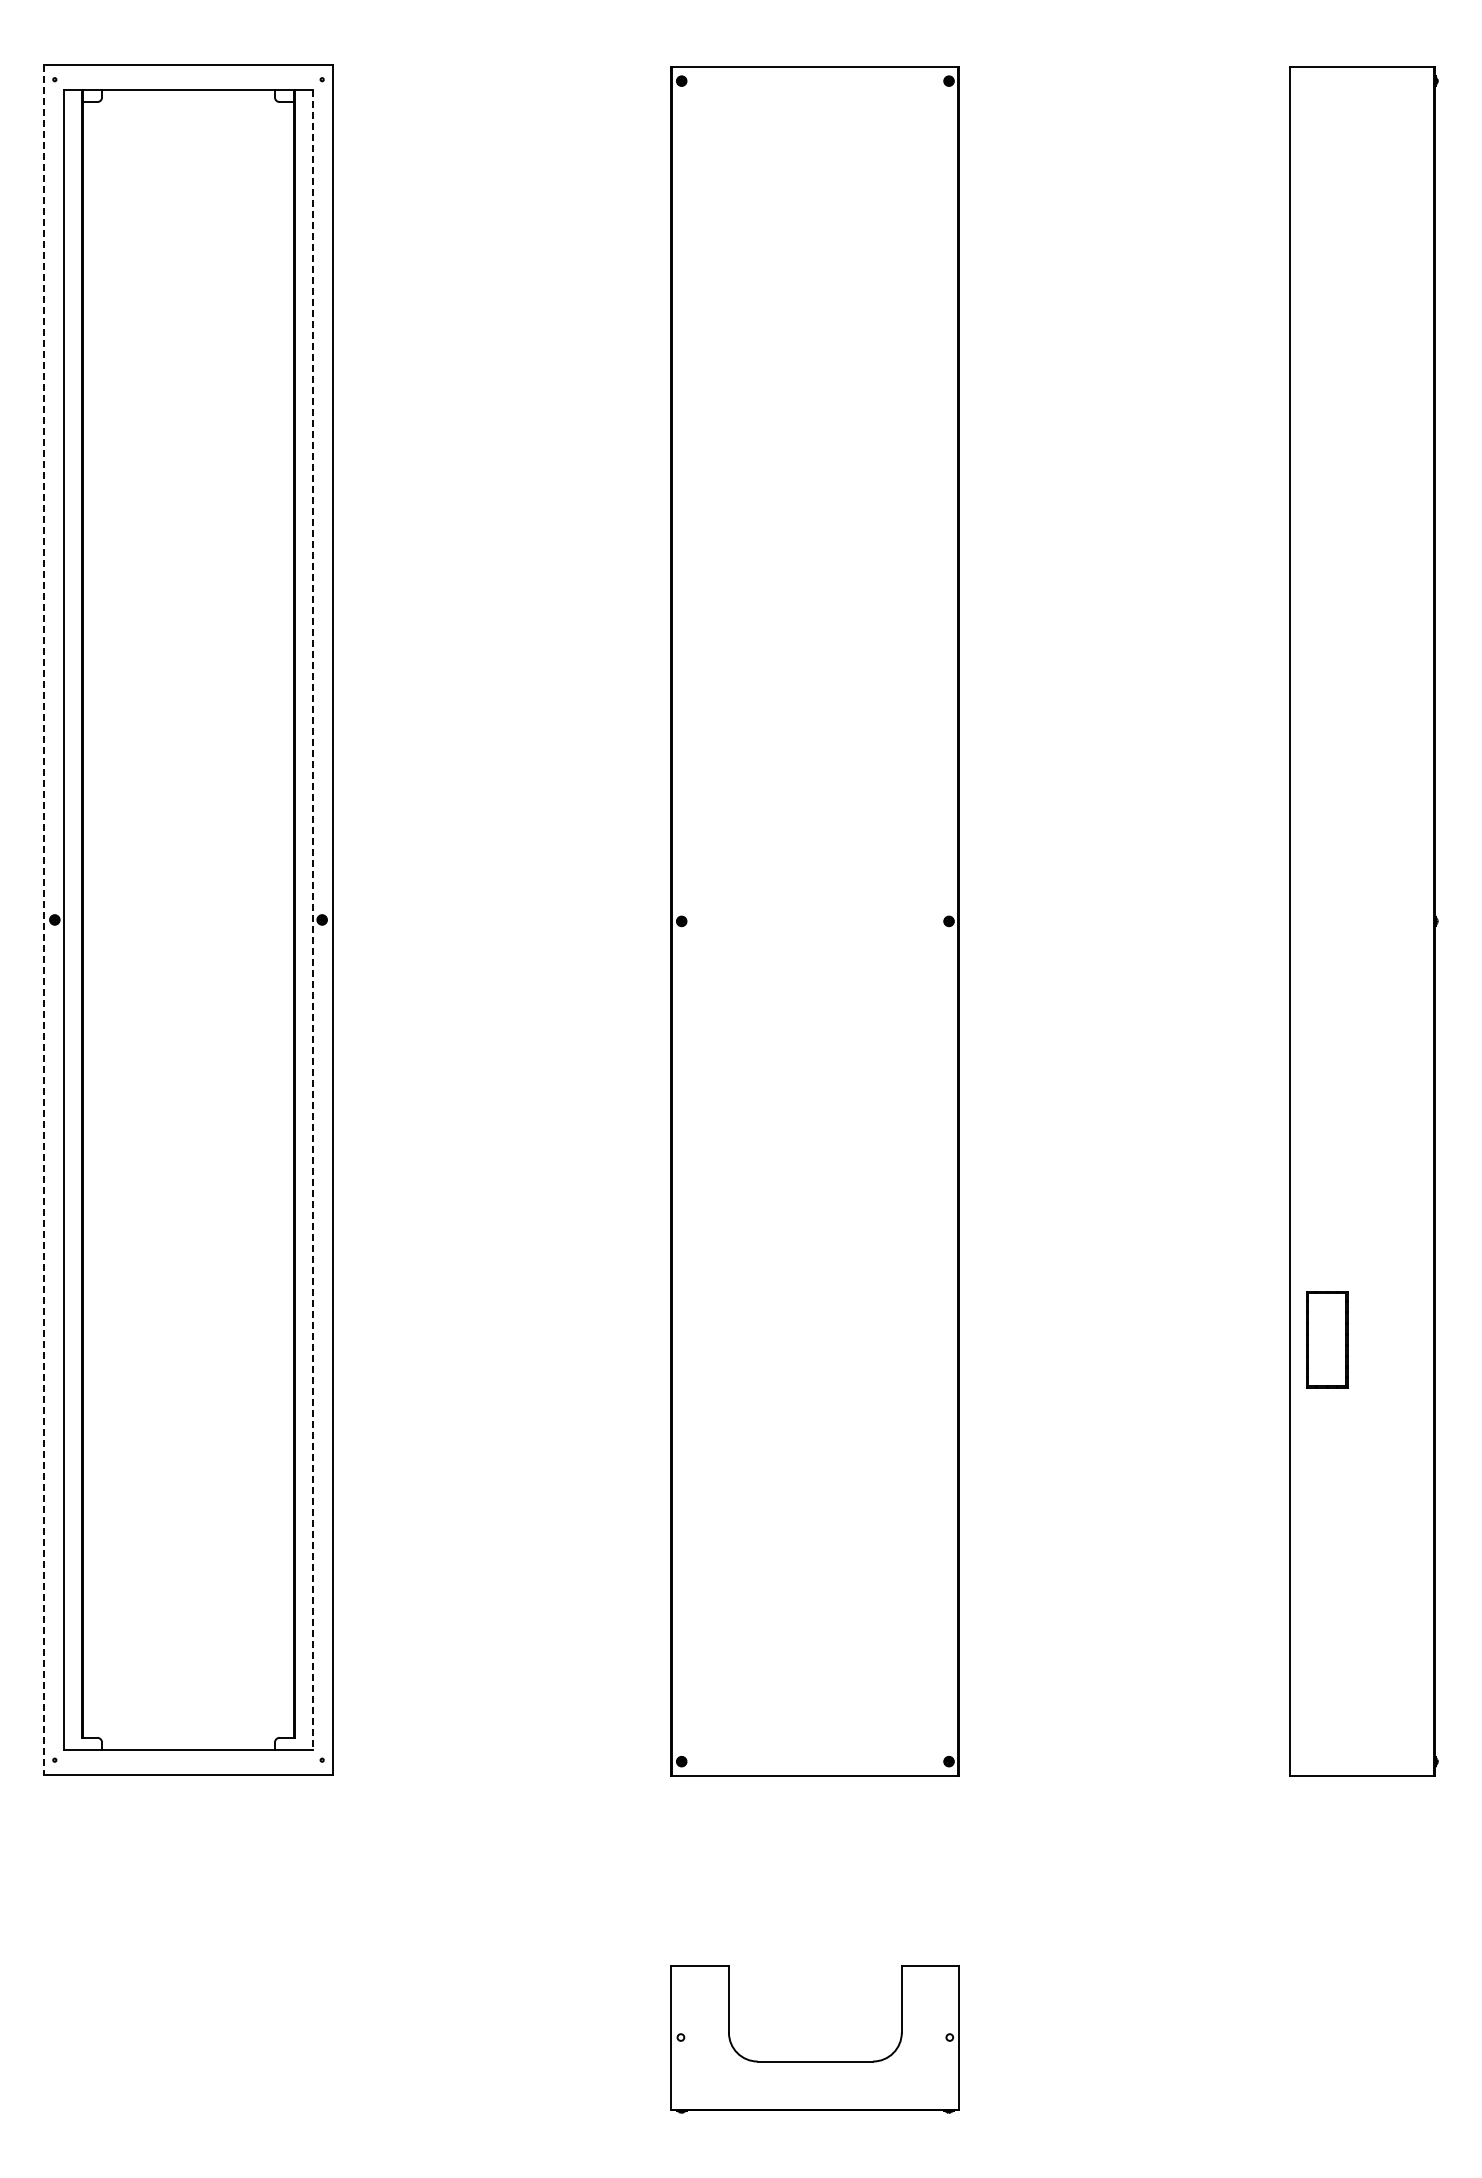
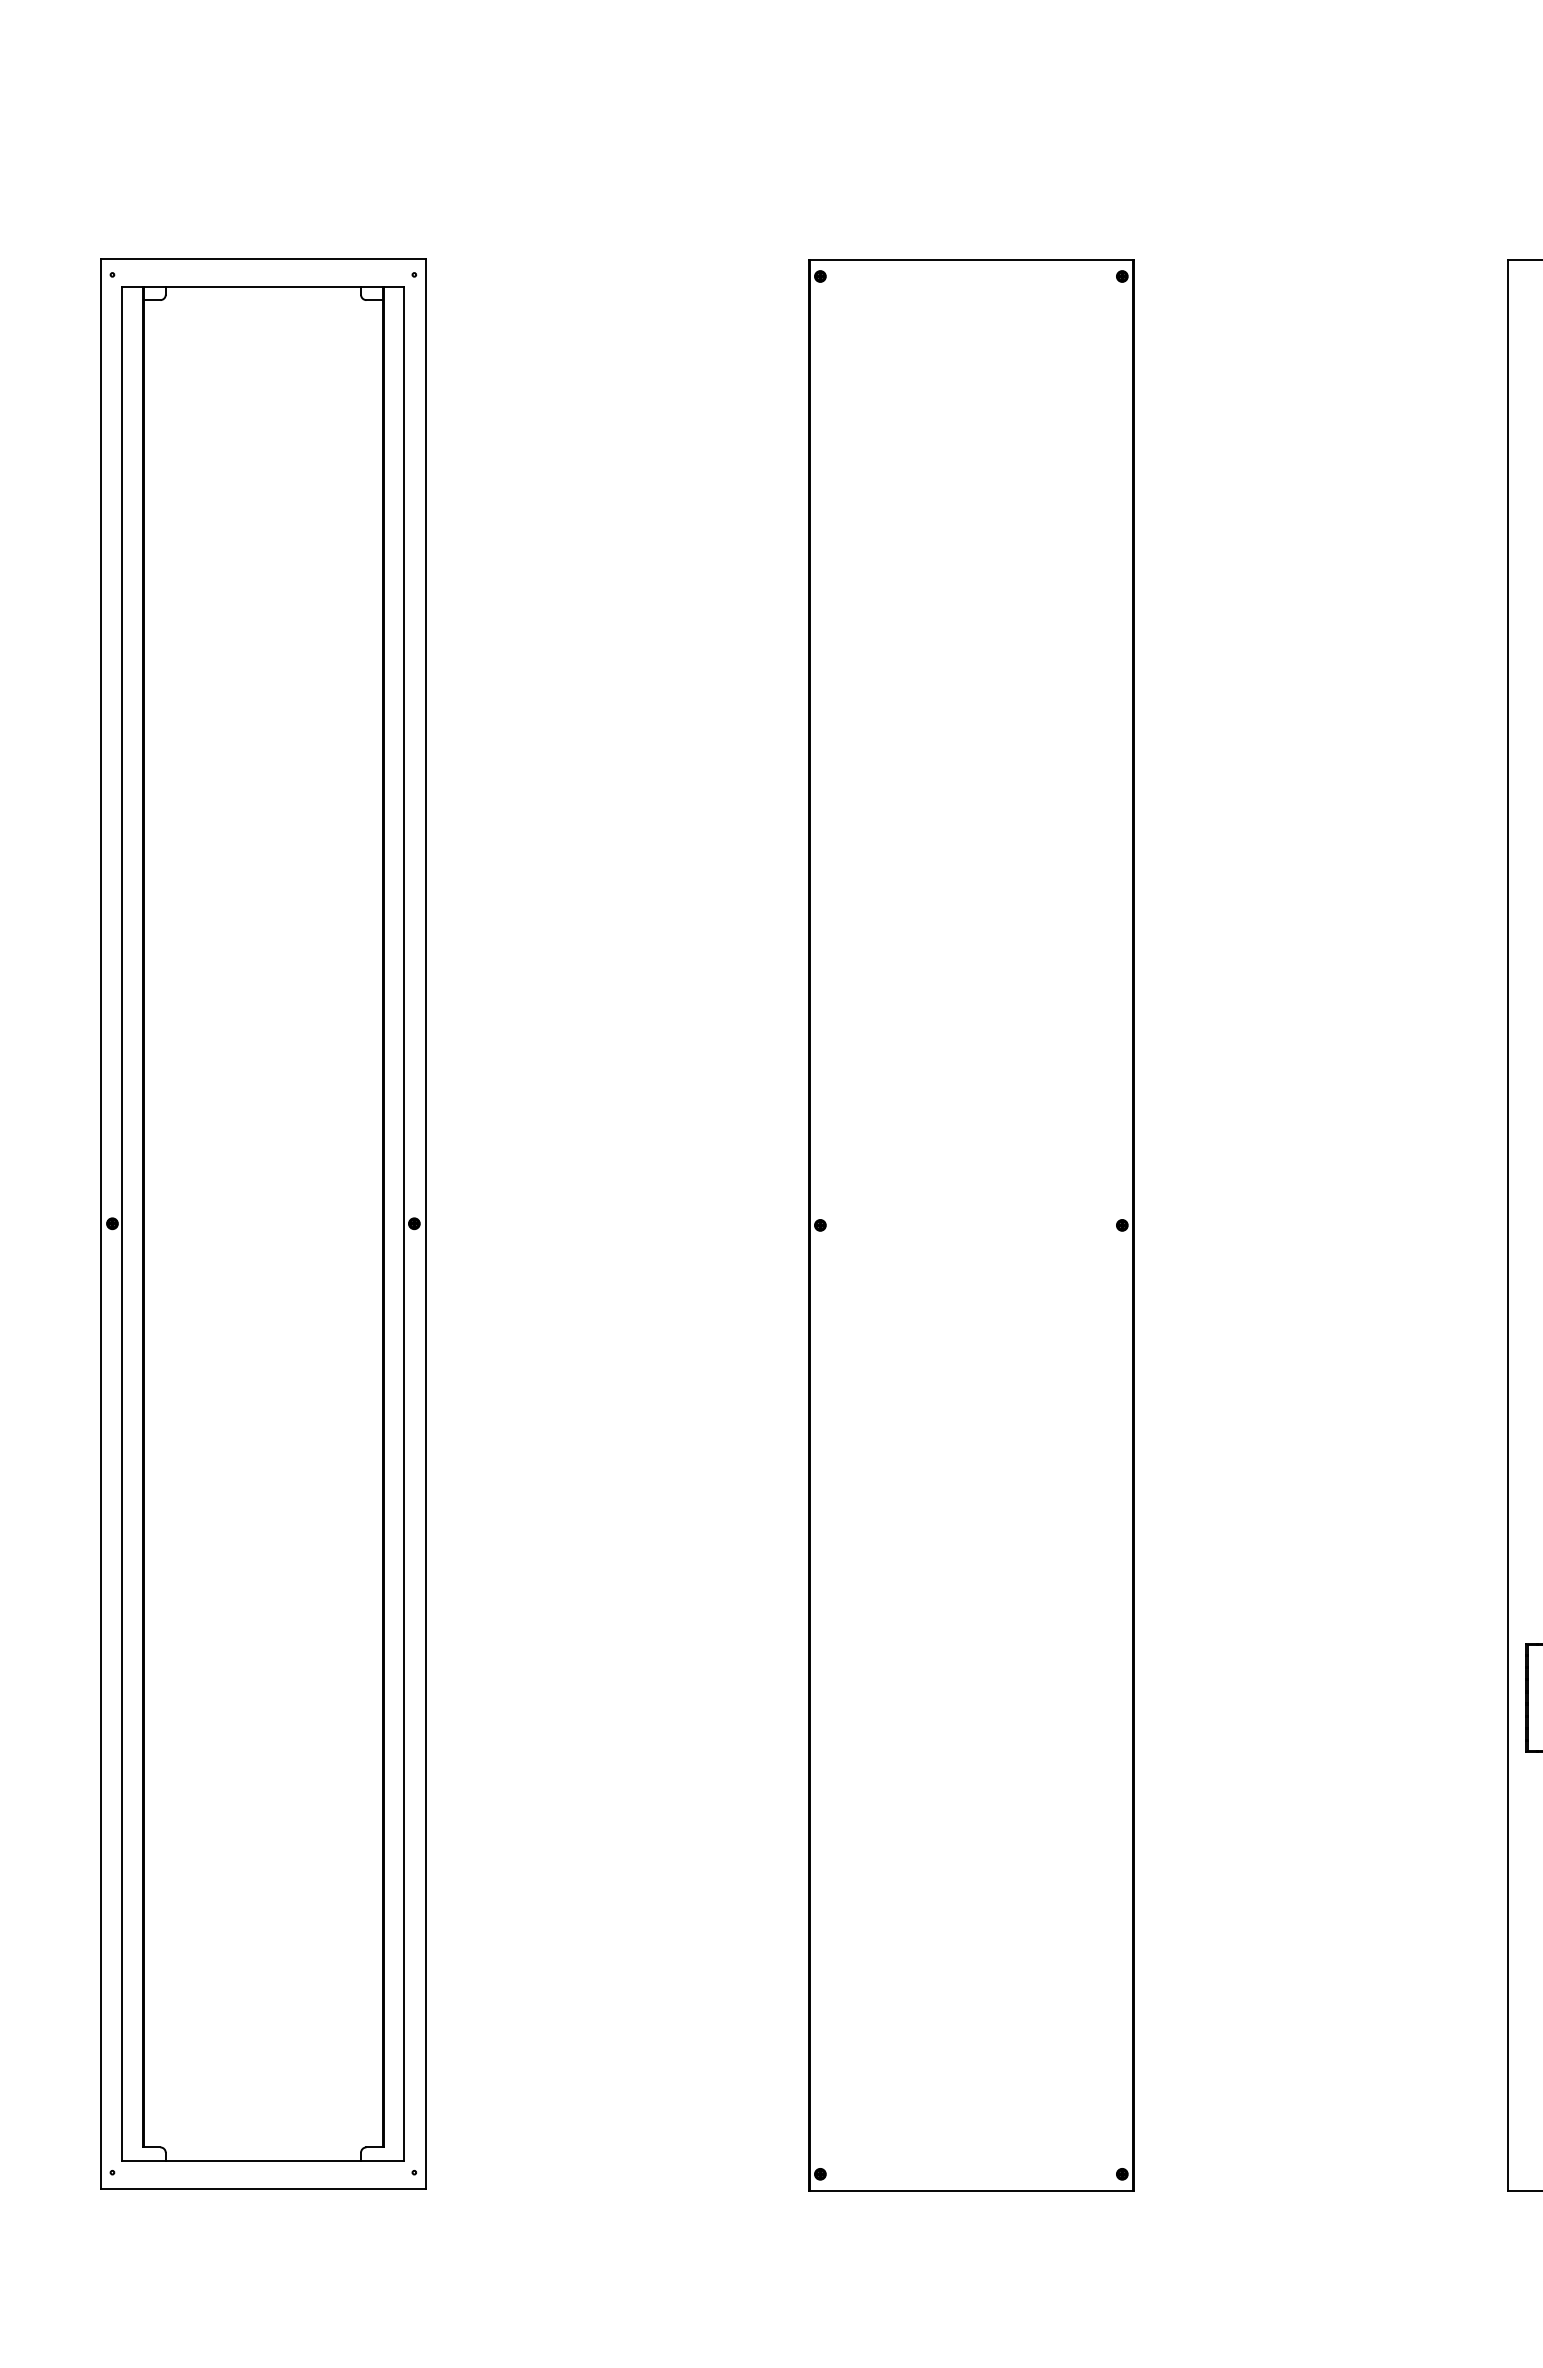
line: (44, 919) -> (100, 1223), dashed -> solid
line: (313, 919) -> (404, 1223), dashed -> solid

